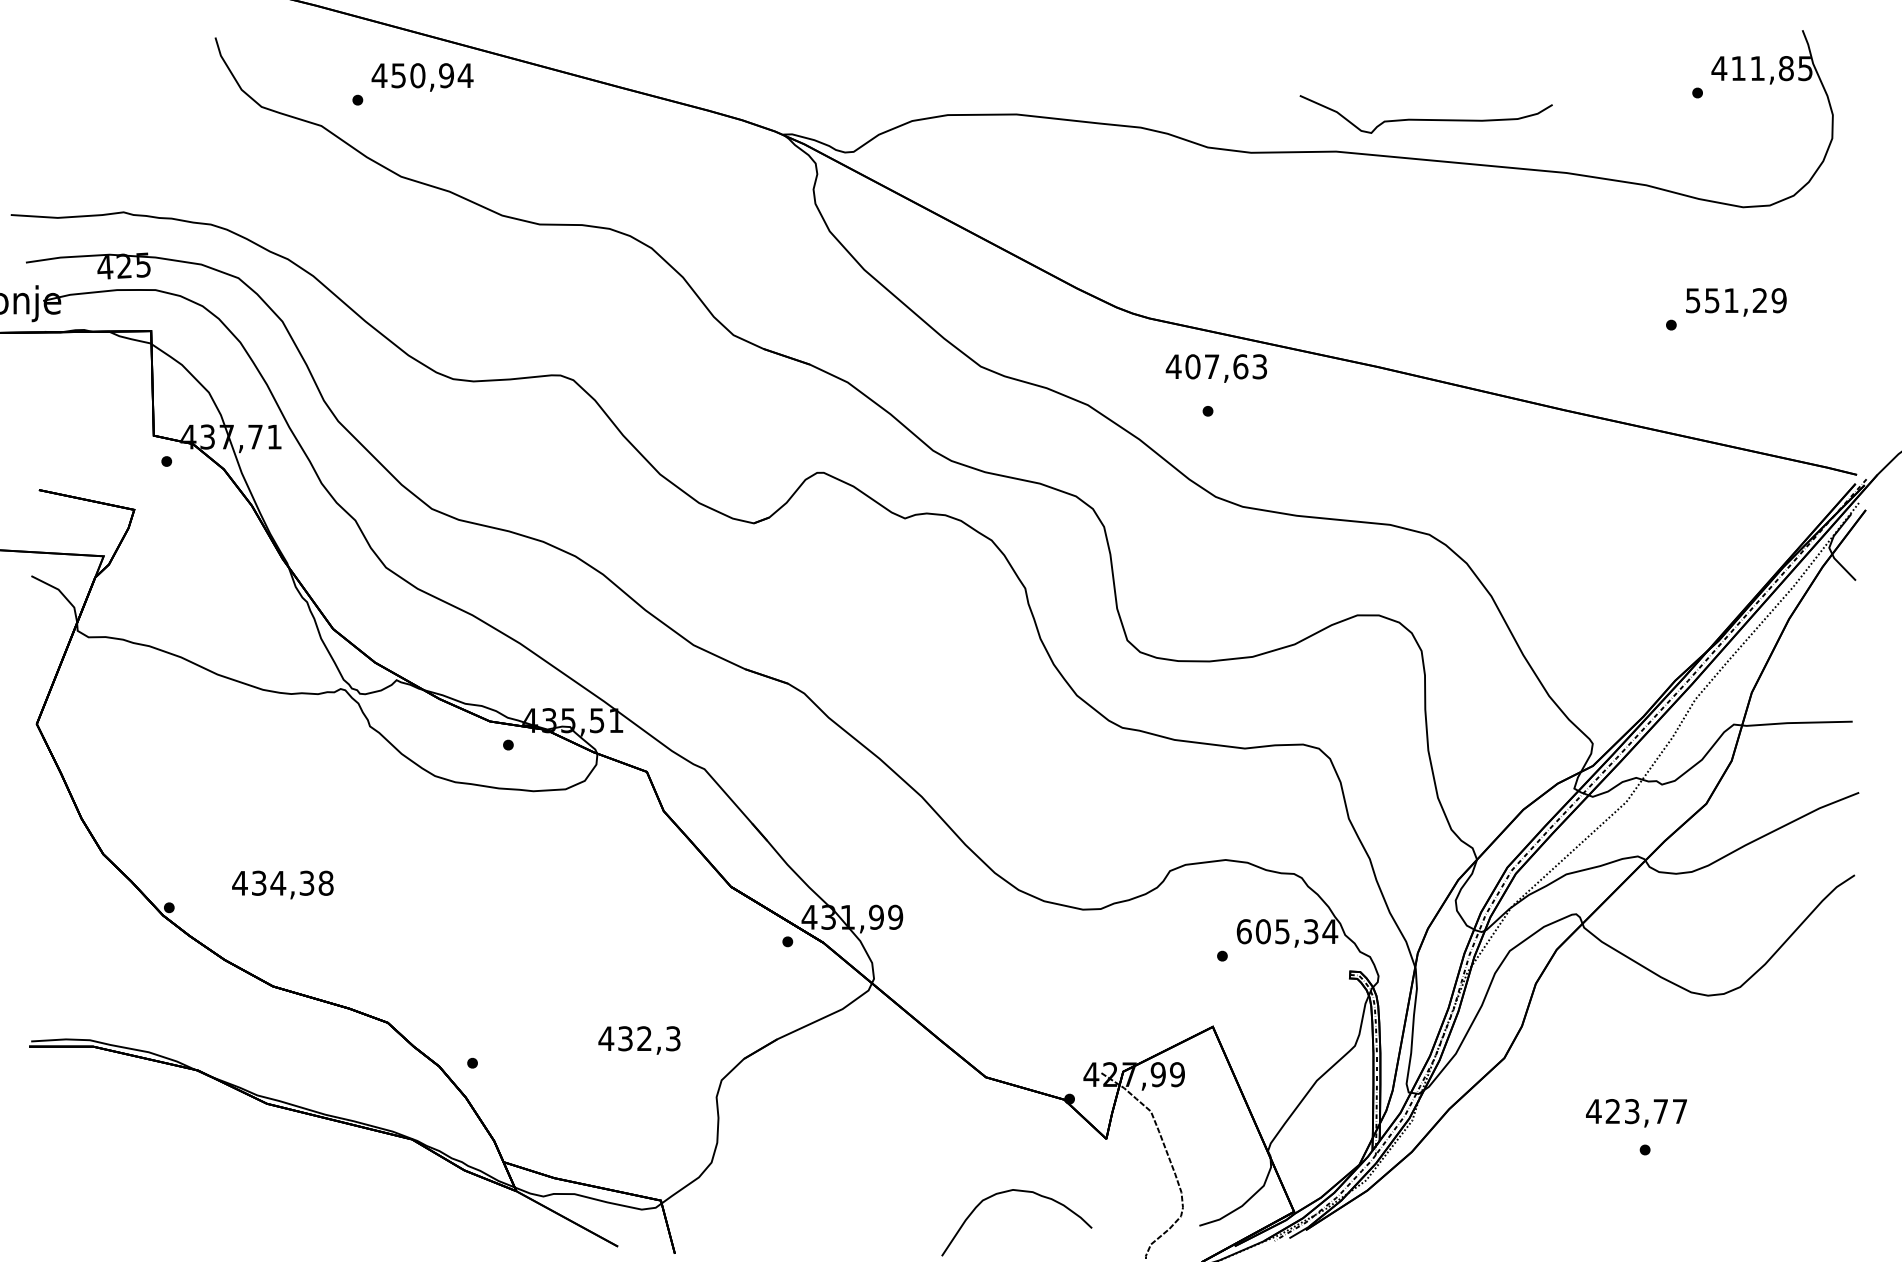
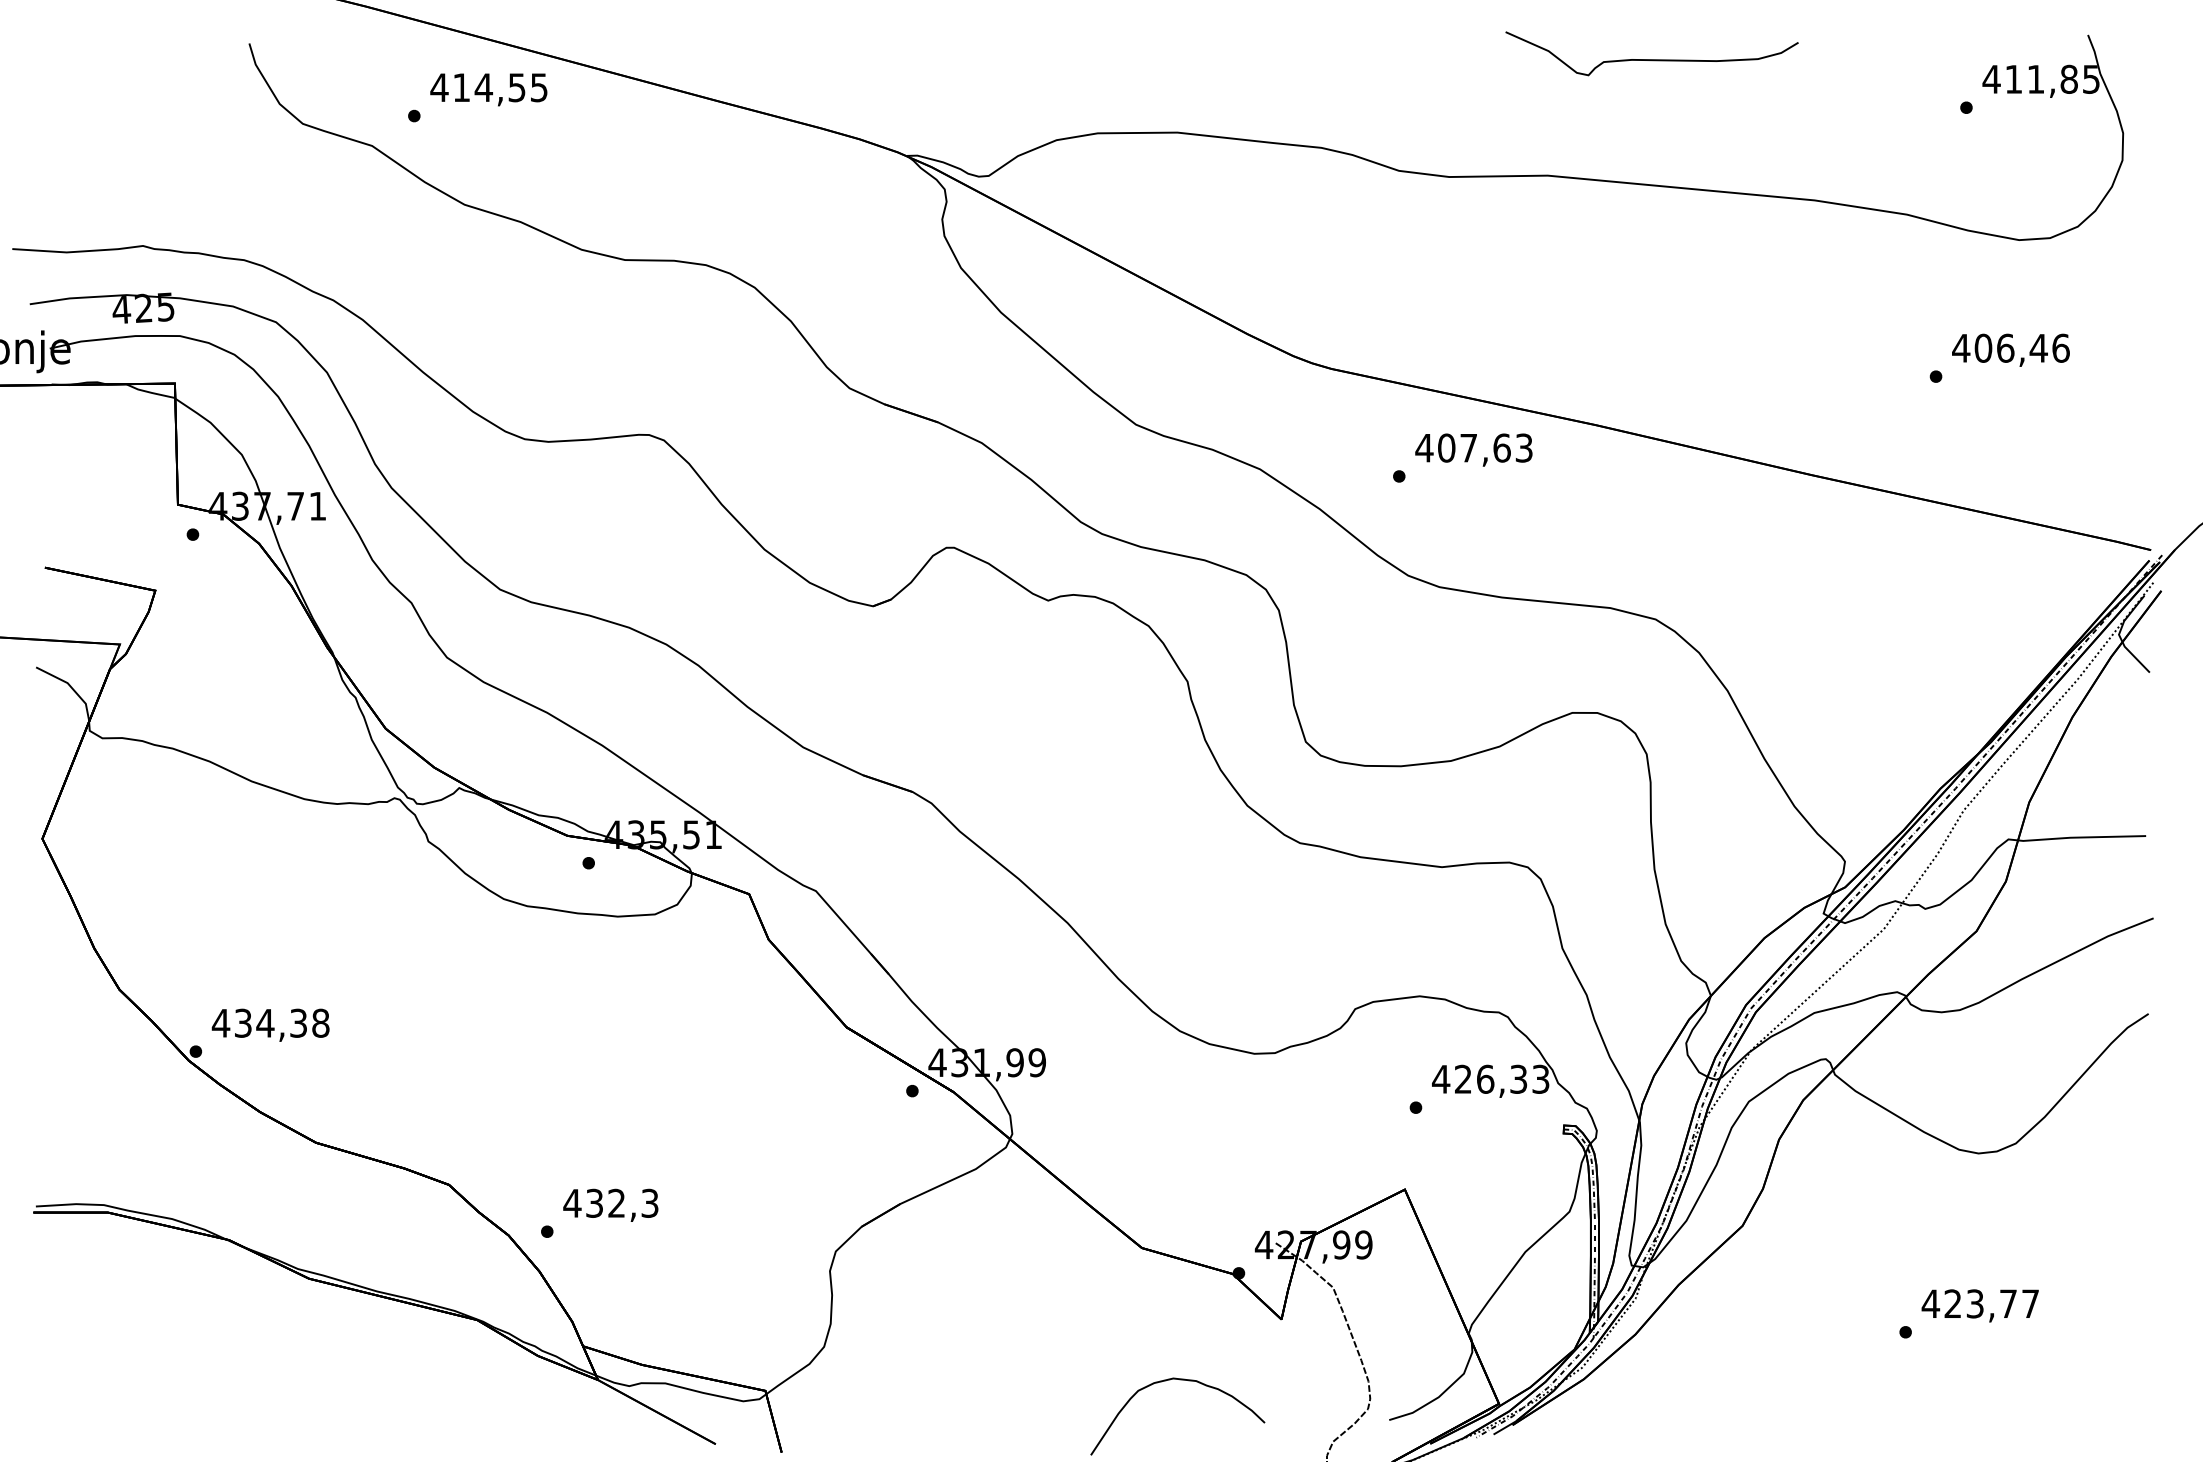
text: (432, 75) -> (500, 87), 450,94 -> 414,55
curve: (1425, 119) -> (1651, 59), moved
text: (1735, 300) -> (2010, 348), 551,29 -> 406,46
text: (1215, 368) -> (1472, 450), moved
text: (282, 884) -> (270, 1024), moved
text: (1287, 931) -> (1491, 1079), 605,34 -> 426,33
text: (639, 1040) -> (610, 1205), moved
text: (1636, 1113) -> (1980, 1306), moved

